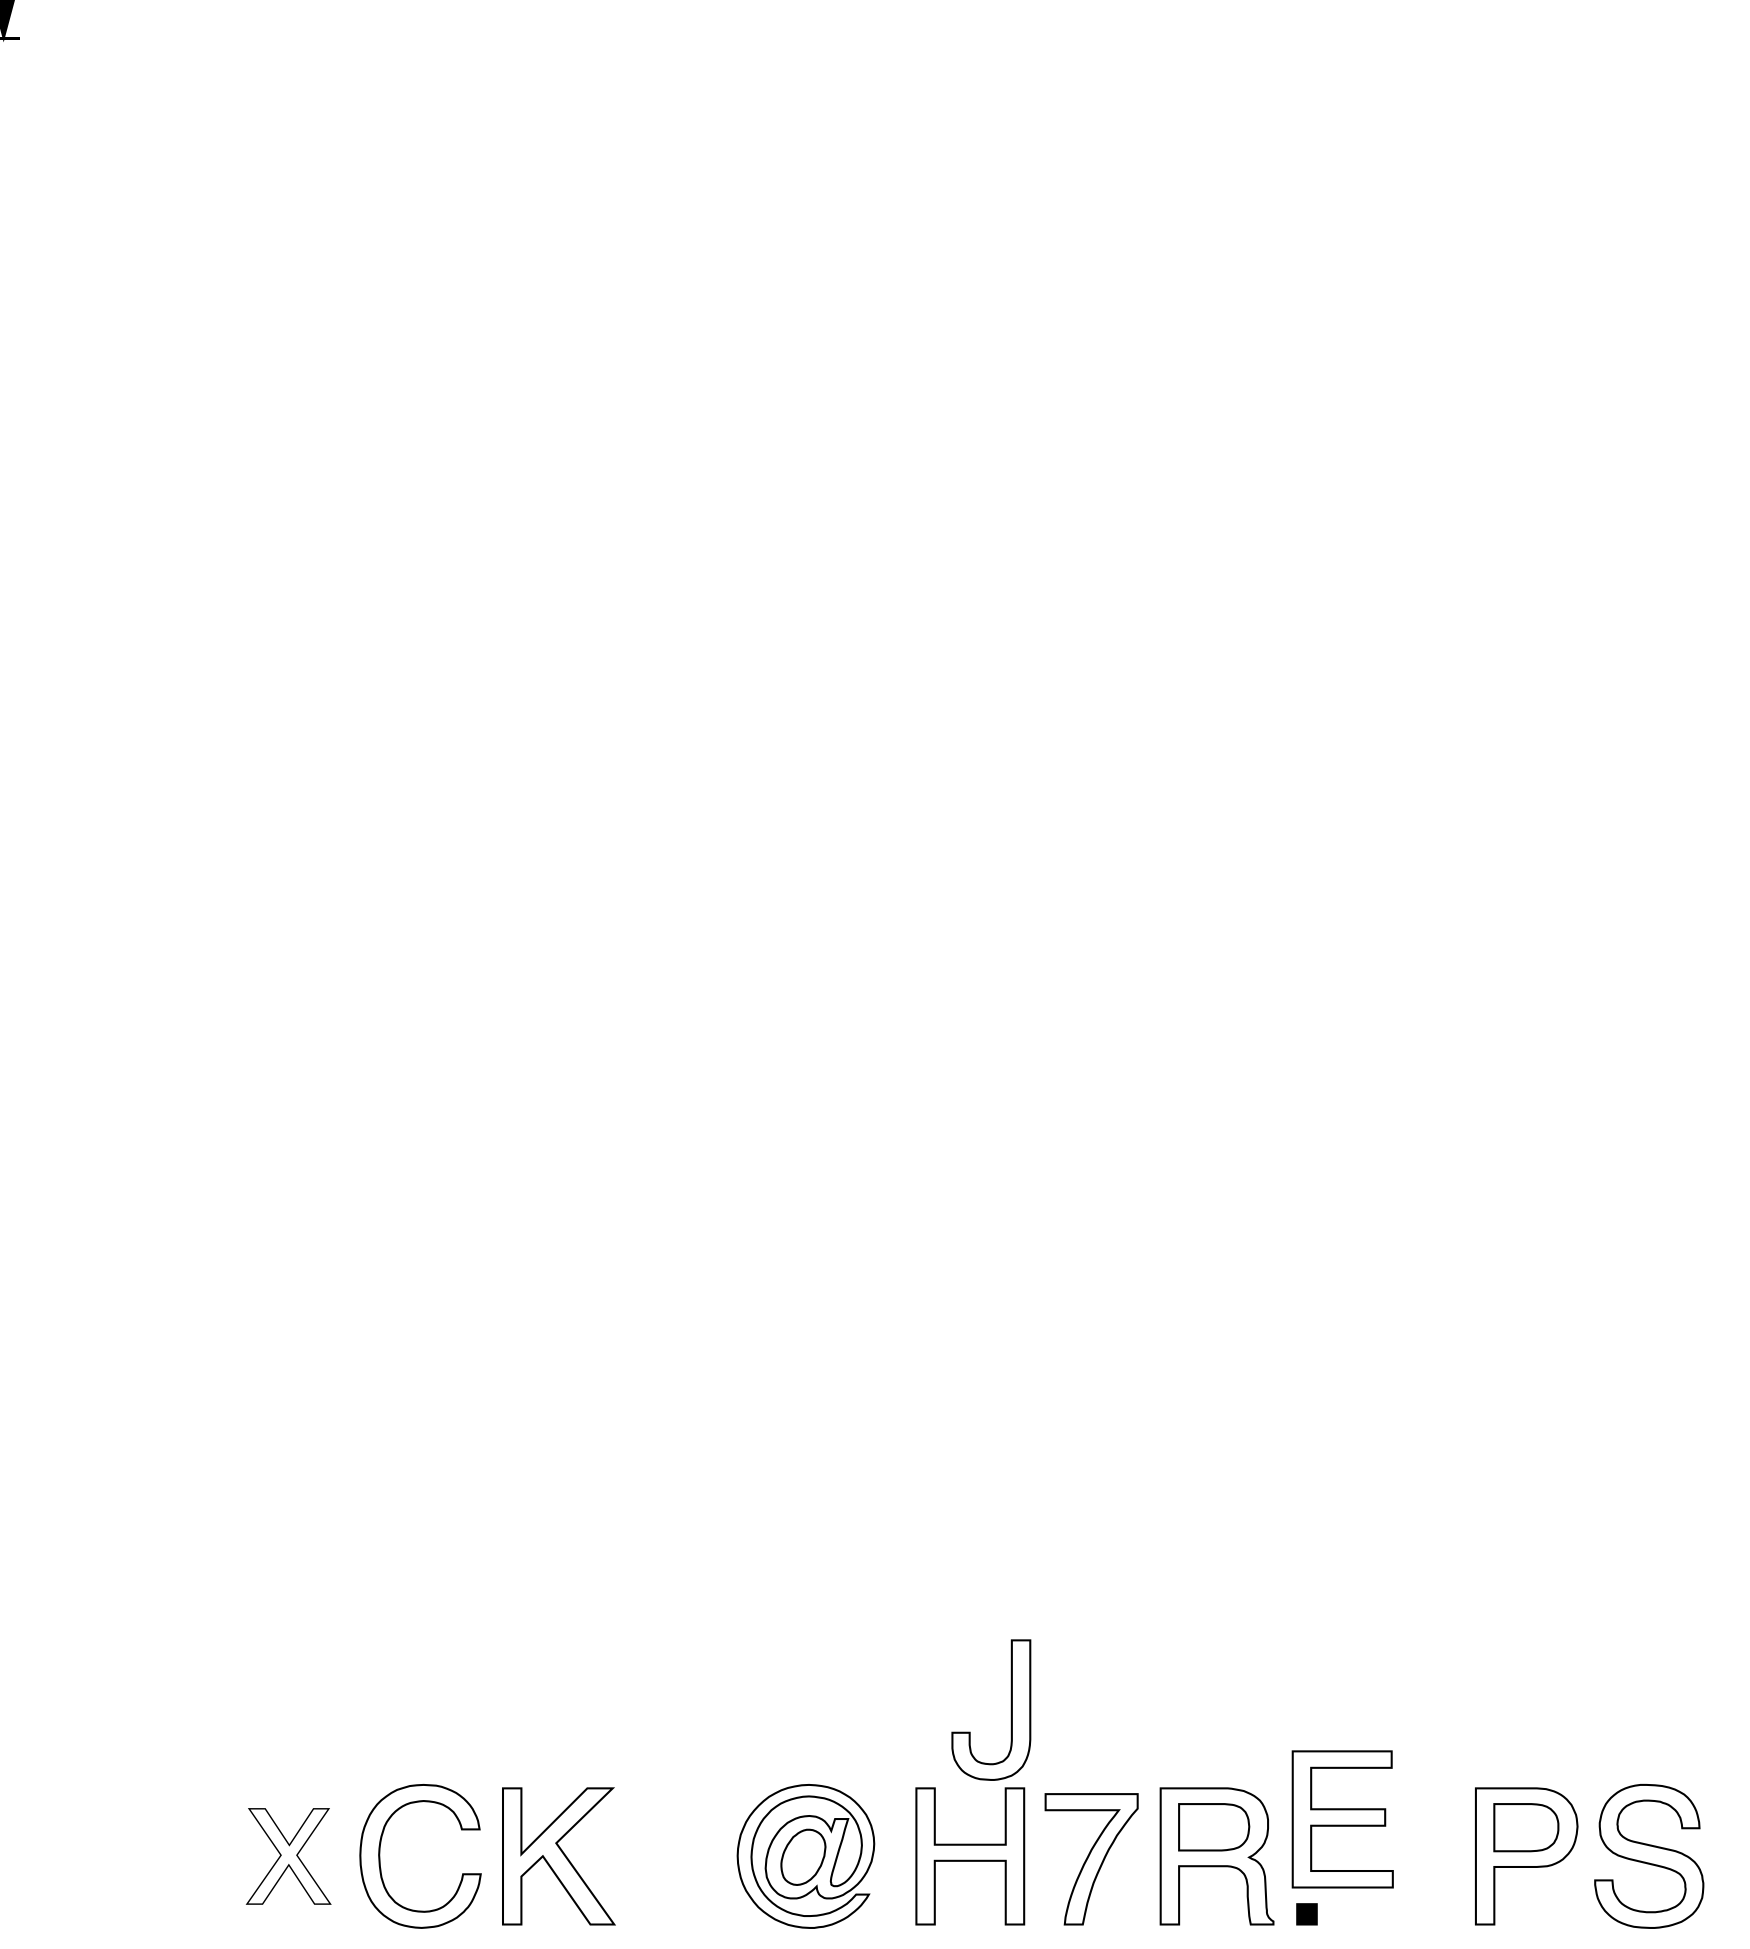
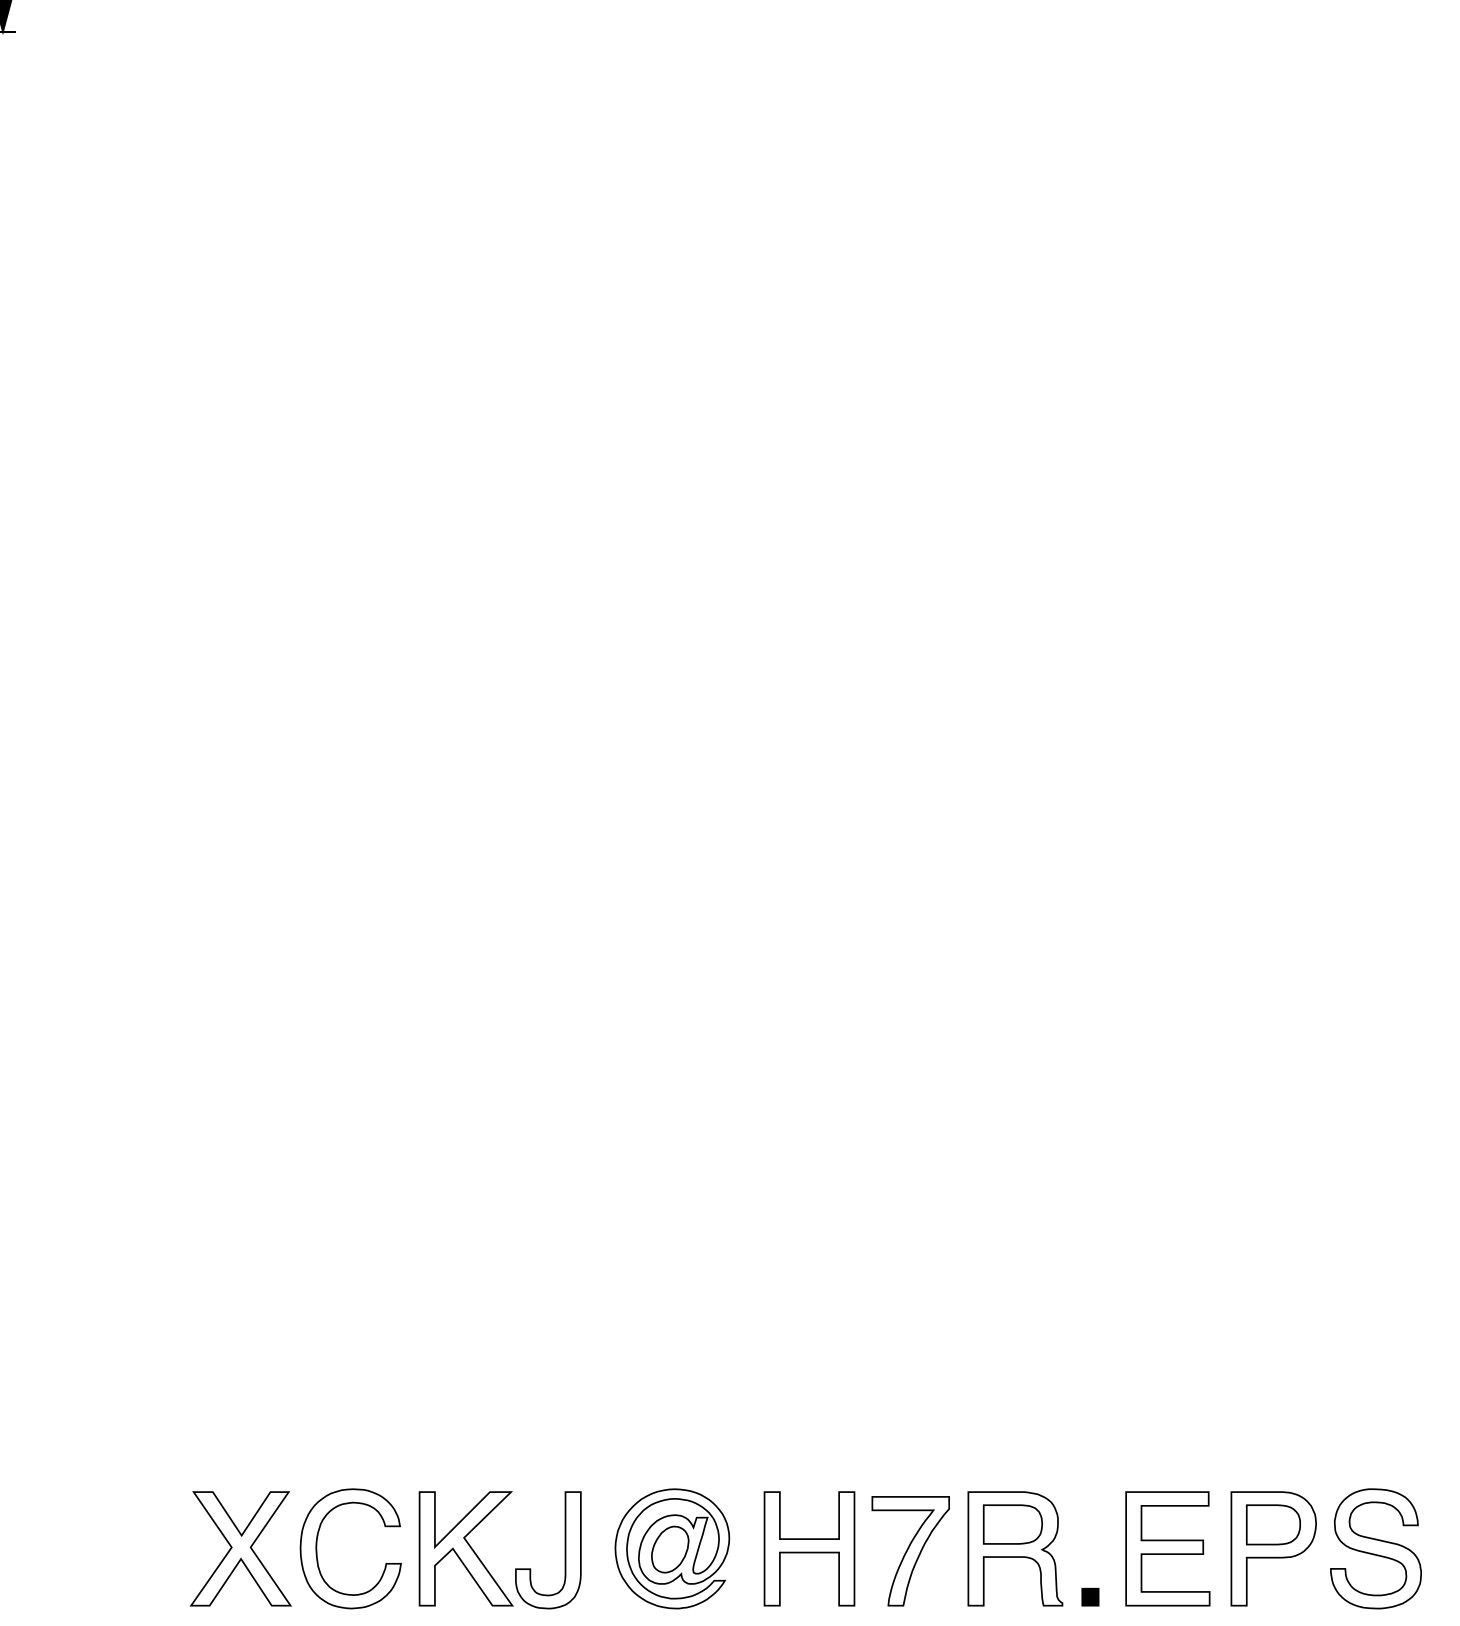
part: (1010, 1709) -> (564, 1549), moved
part: (1342, 1819) -> (1167, 1548), moved
part: (288, 1856) -> (240, 1548), size x1.43

